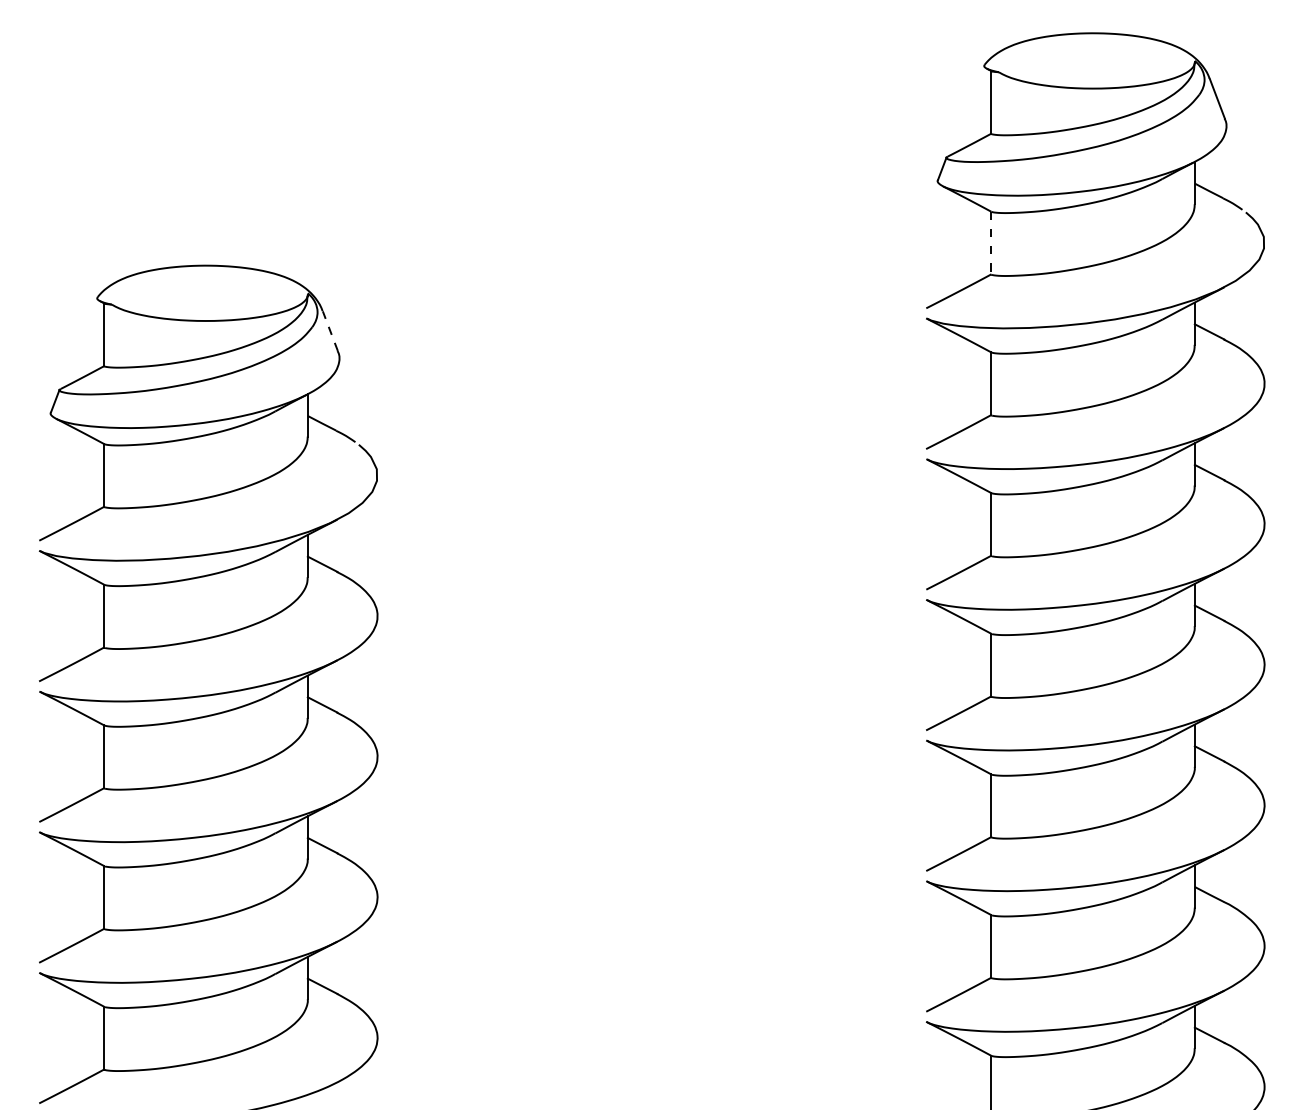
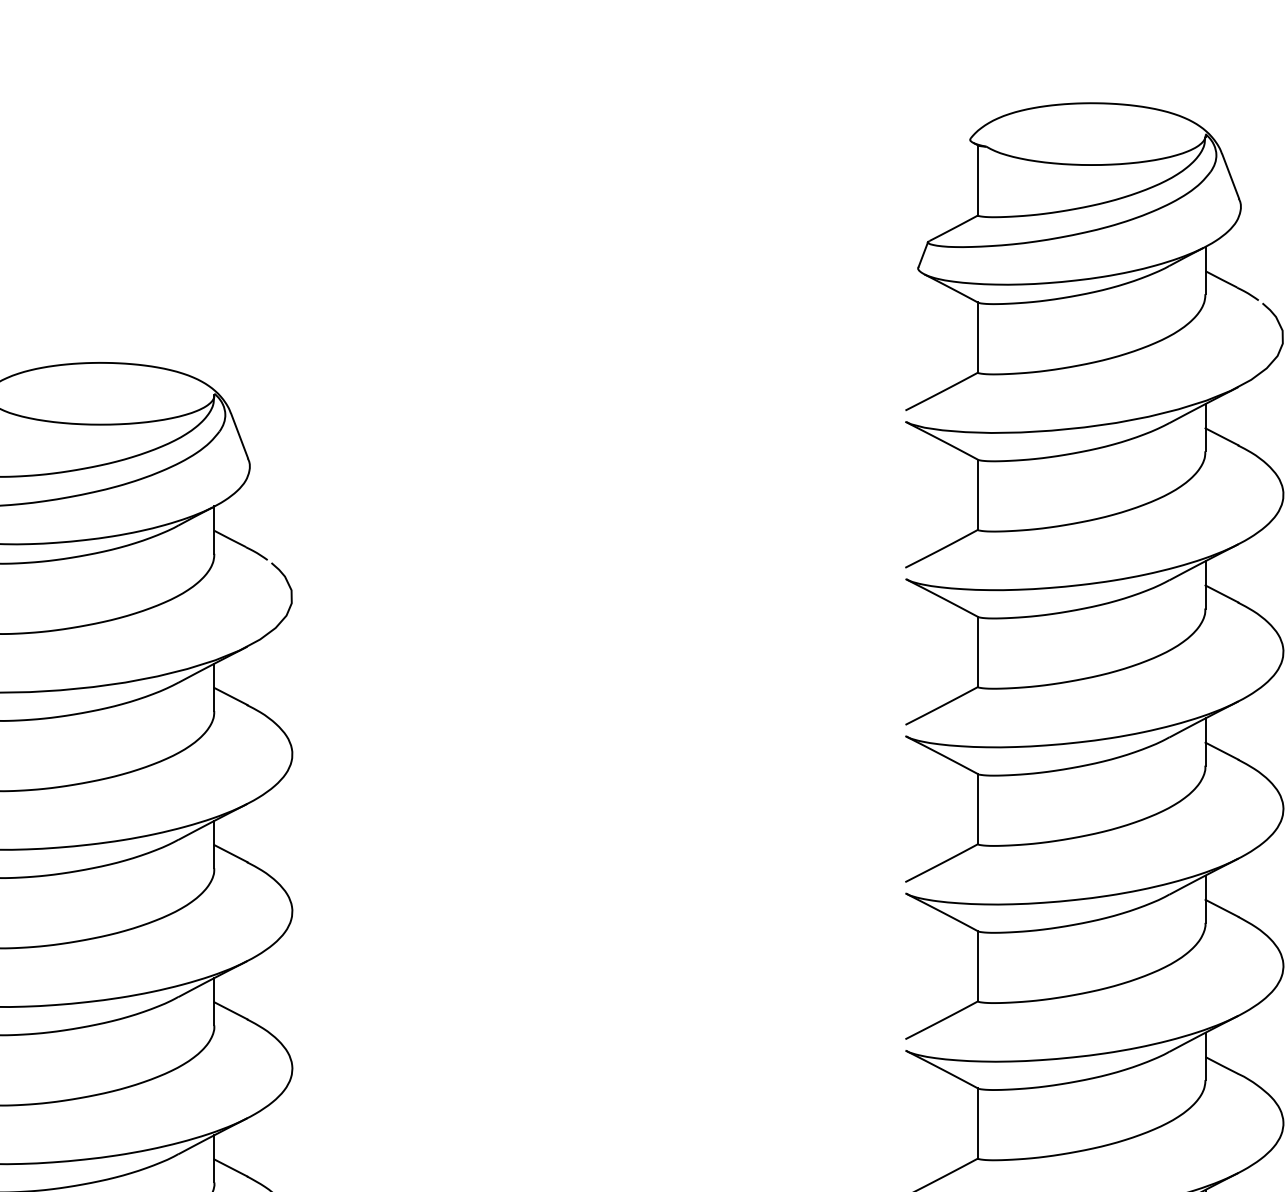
line: (991, 243) -> (978, 338), dashed -> solid
line: (330, 330) -> (239, 435), dashed -> solid

